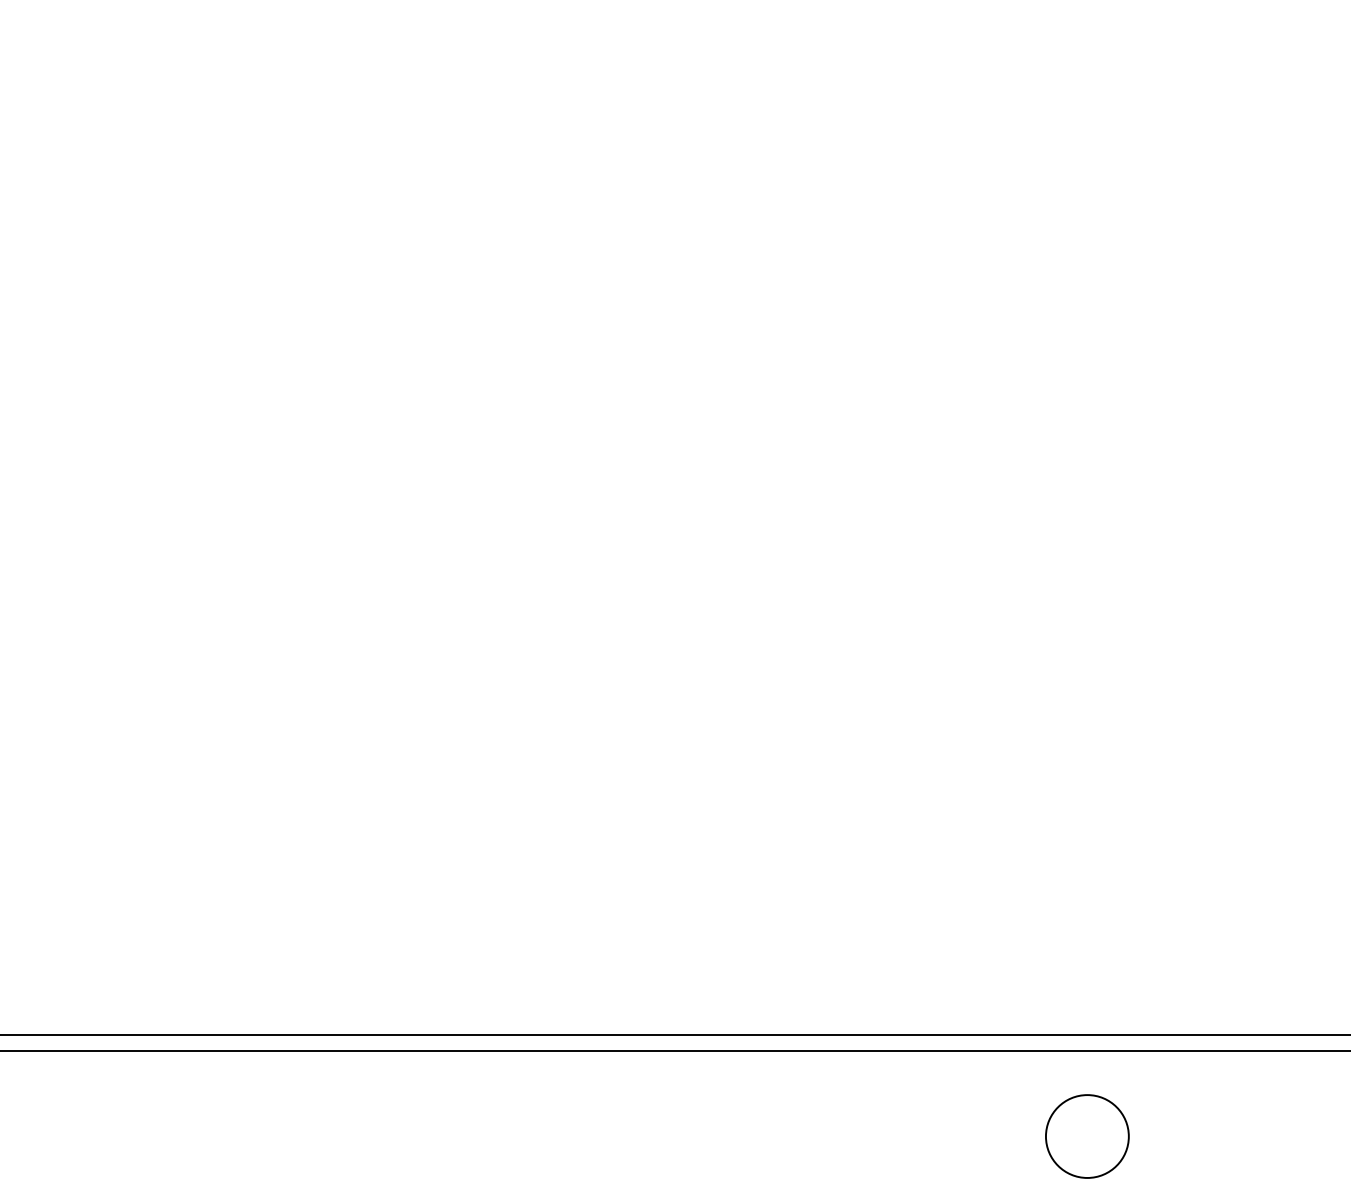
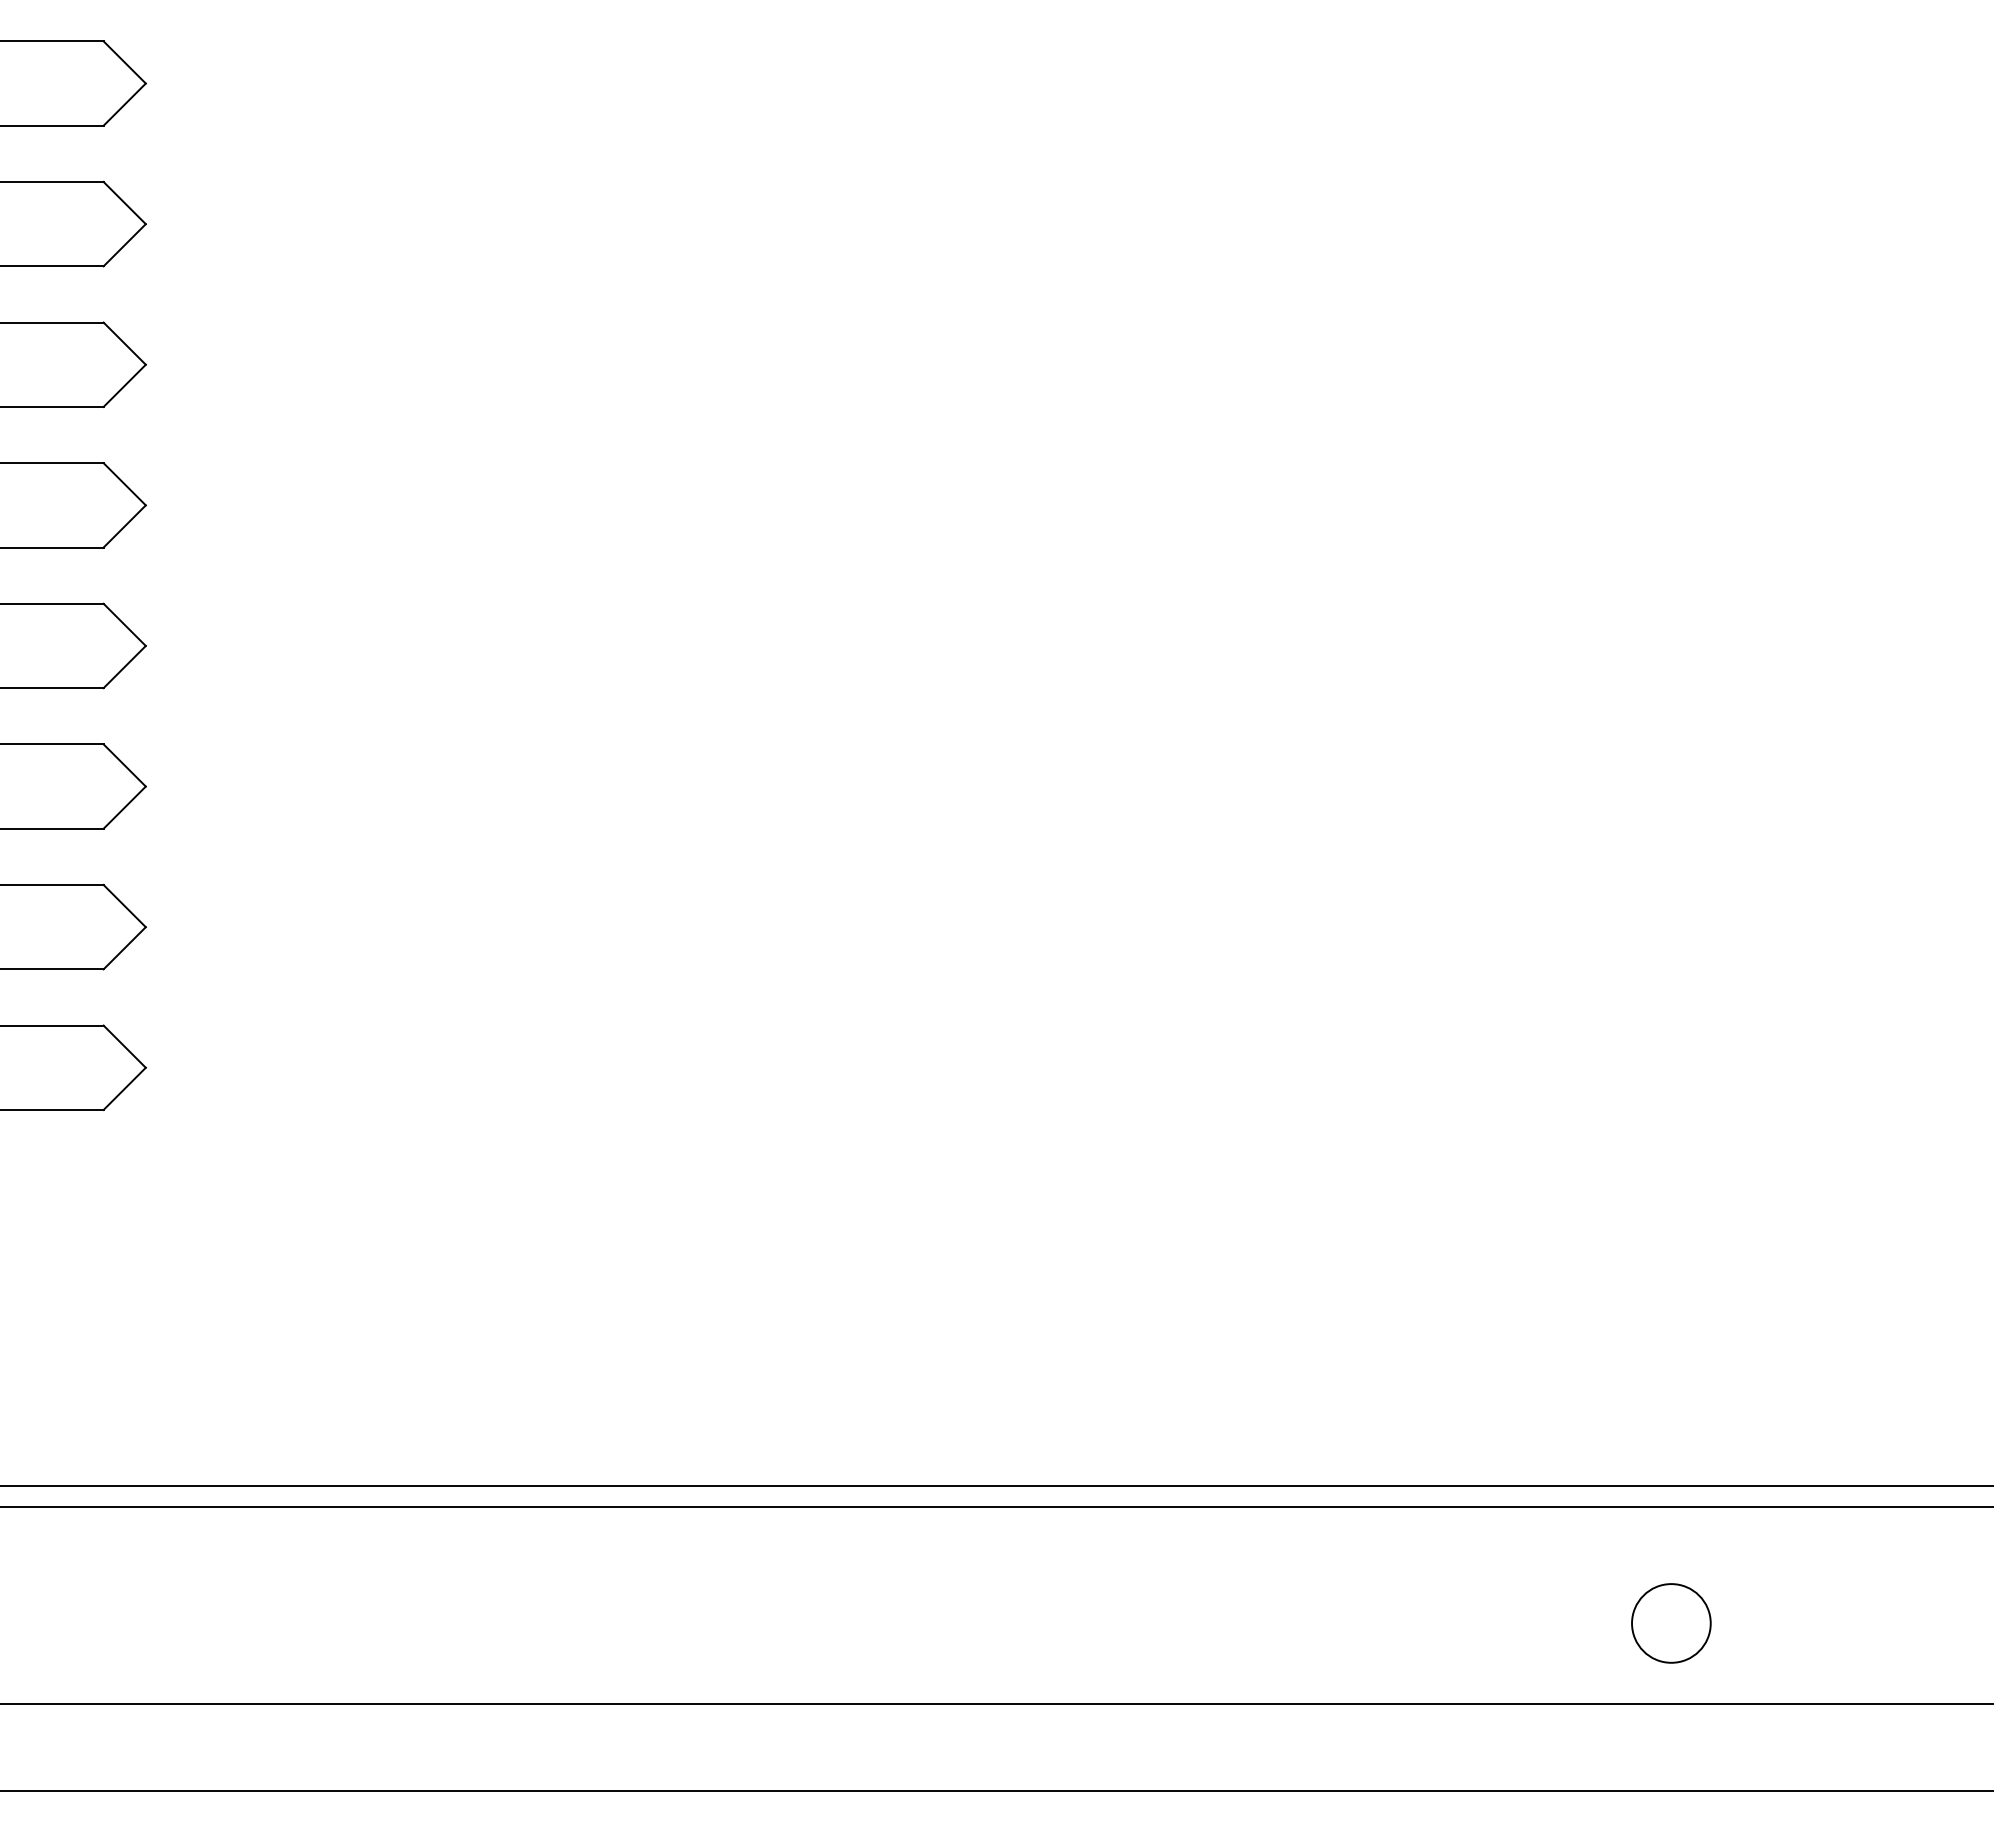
circle: (1087, 1136) -> (1671, 1623), size x0.7

